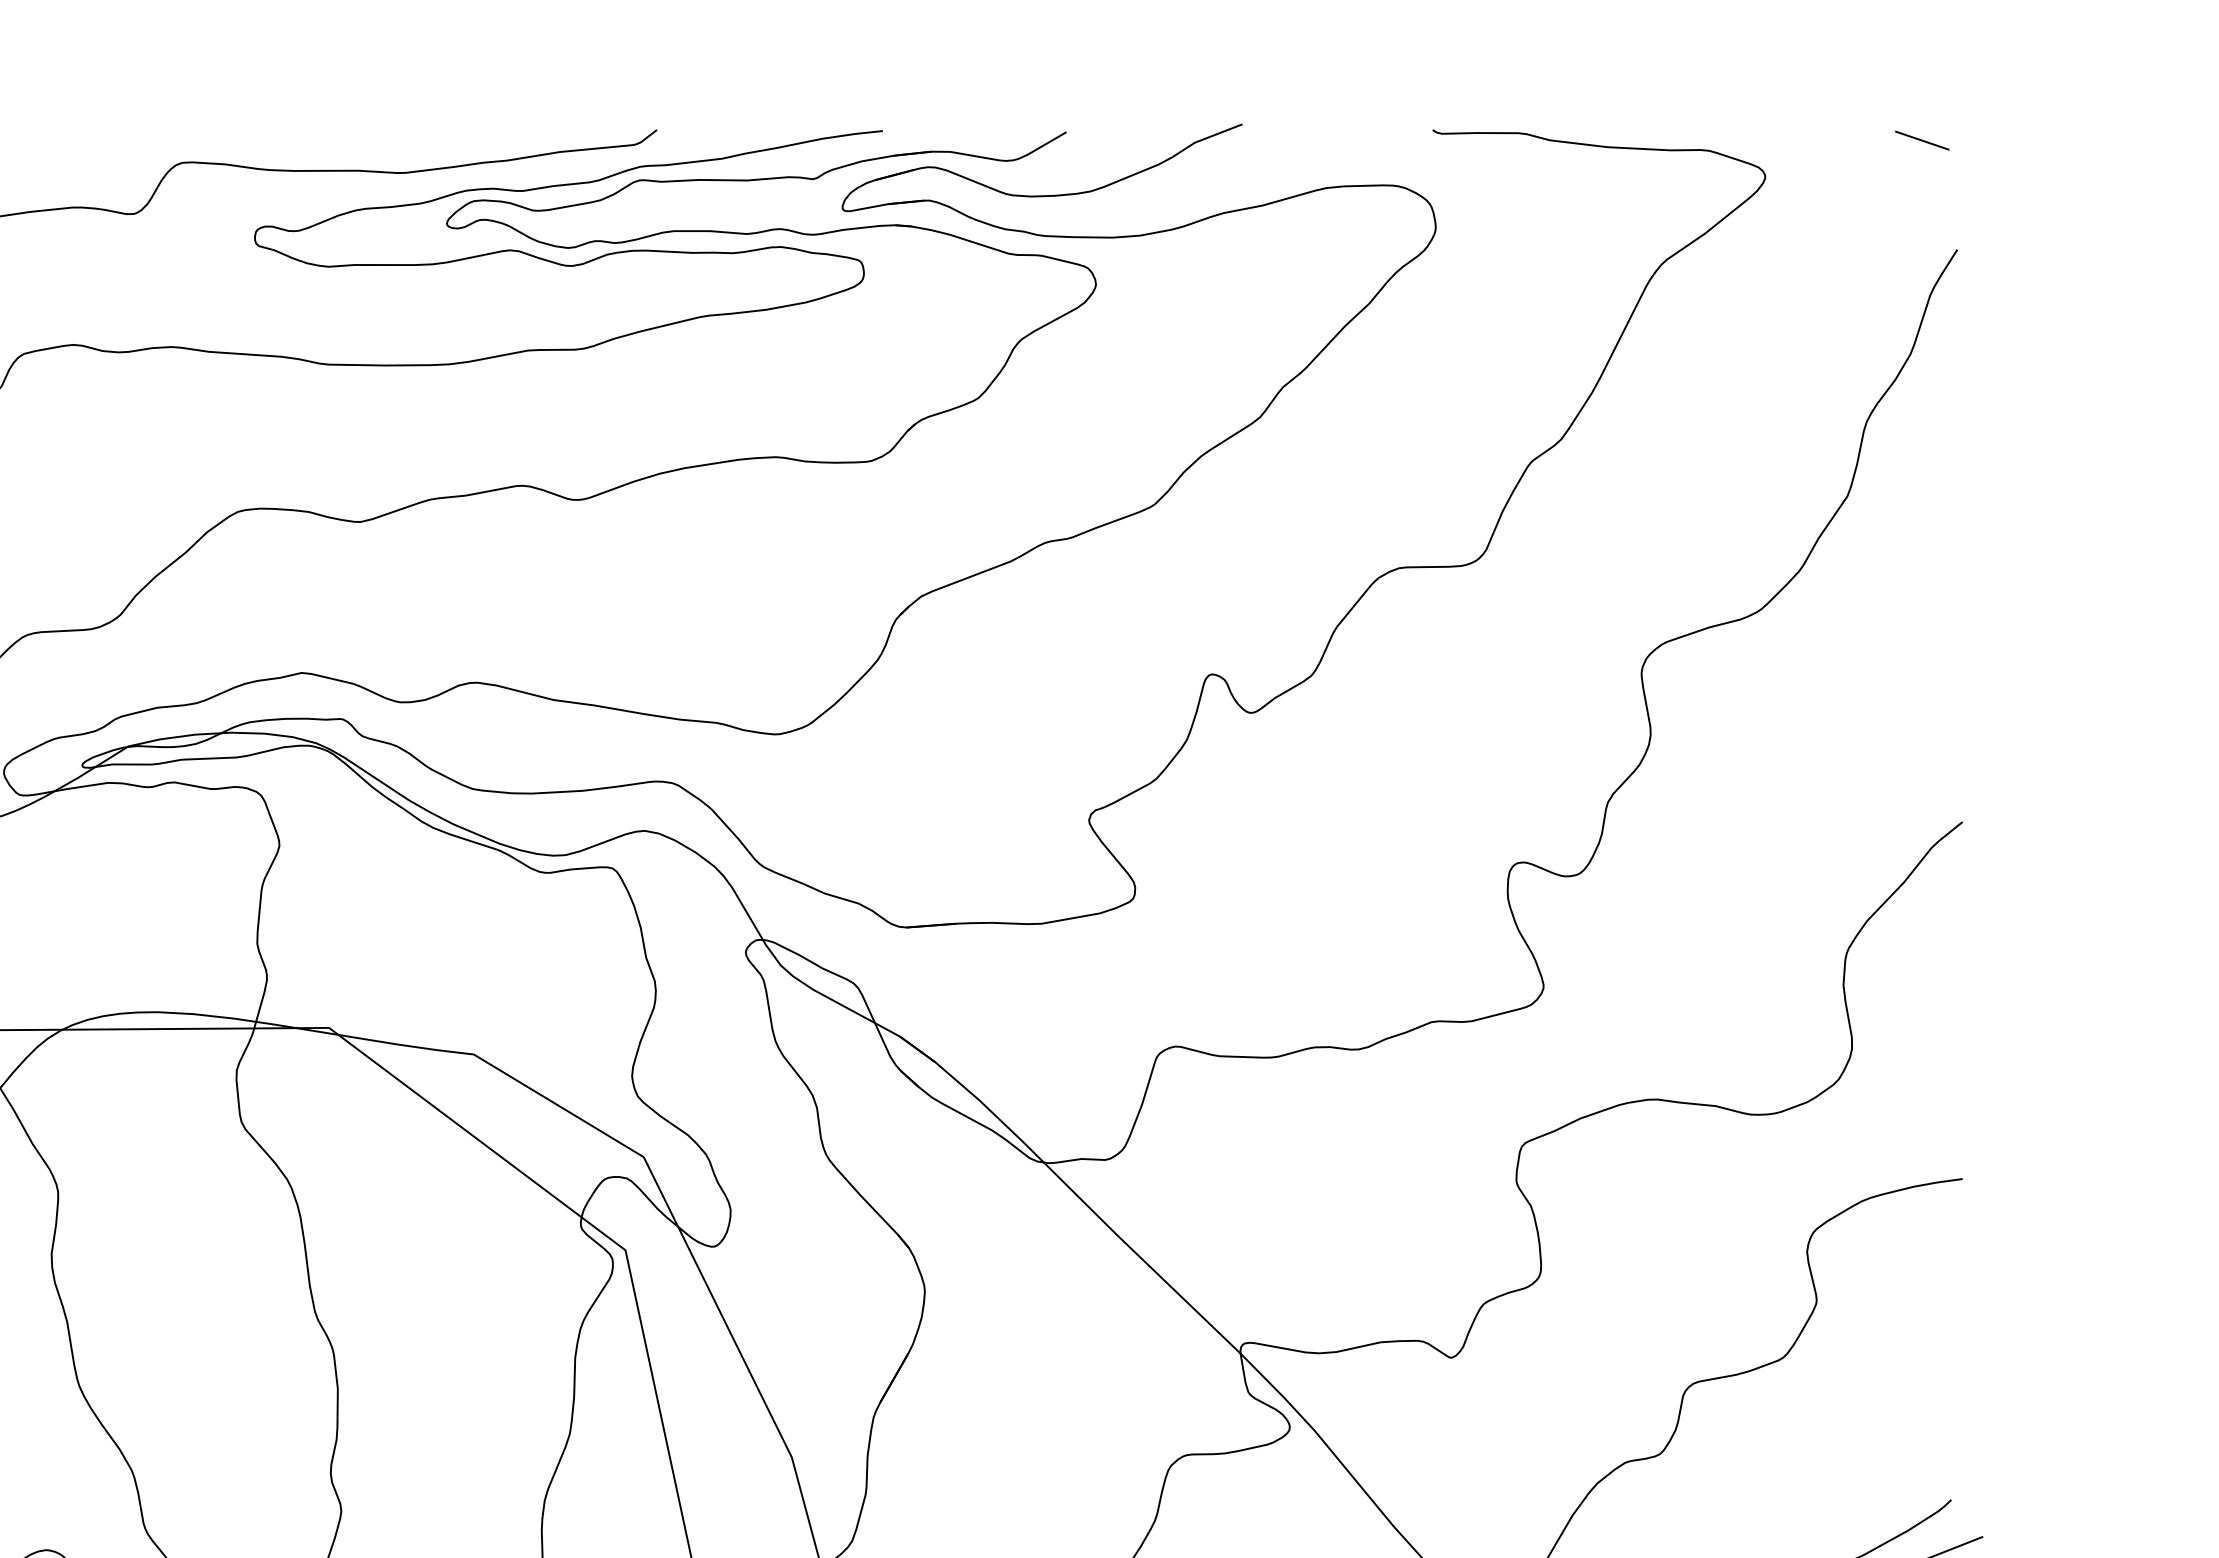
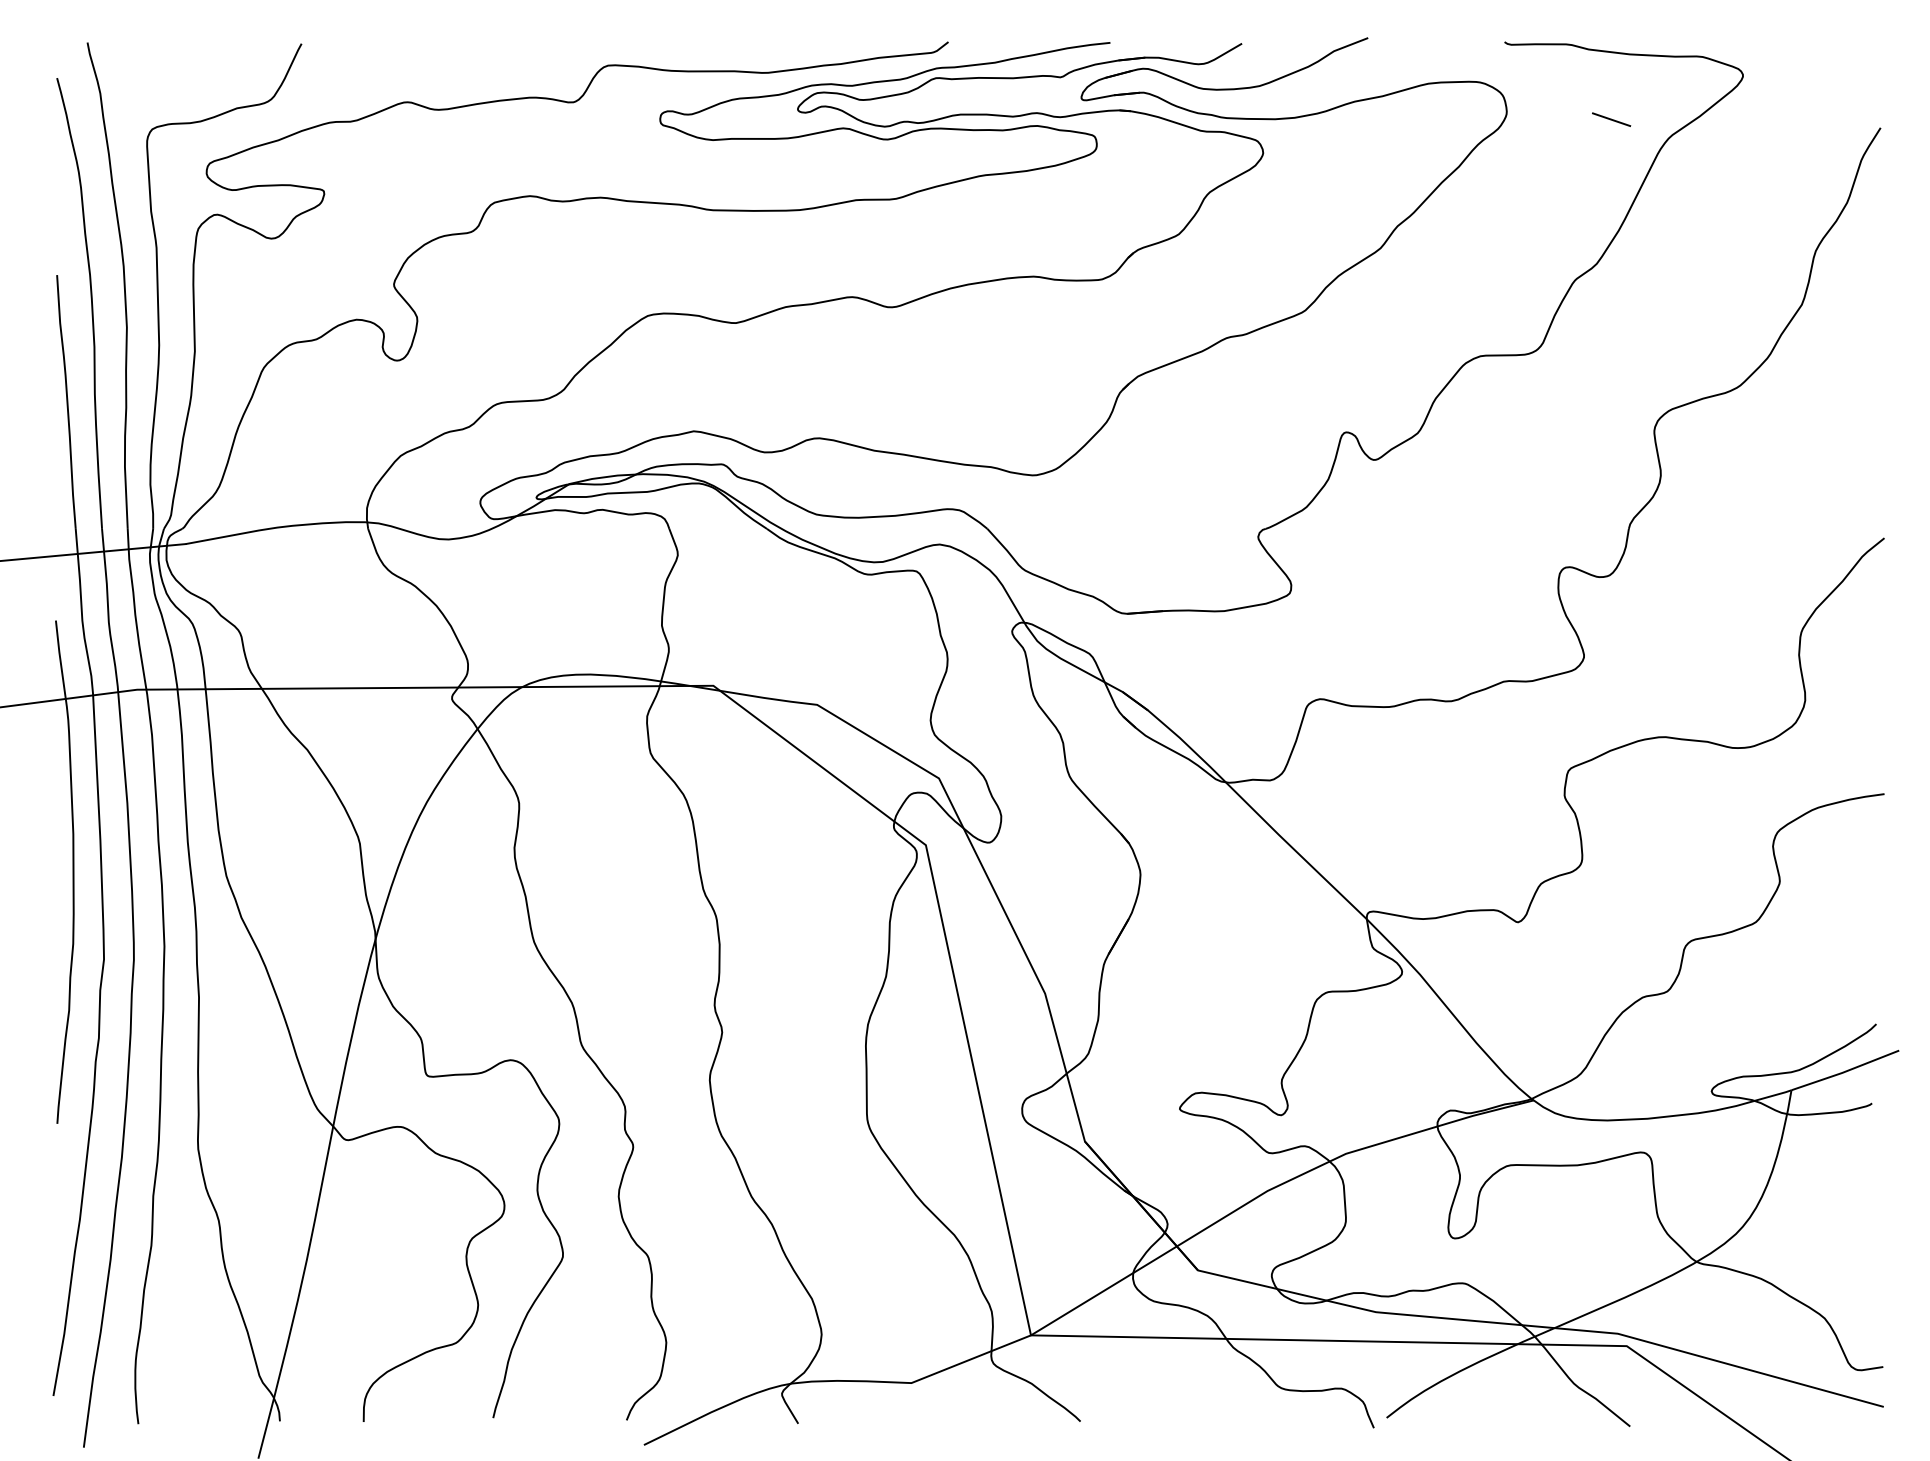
line: (1922, 140) -> (1611, 119), moved

